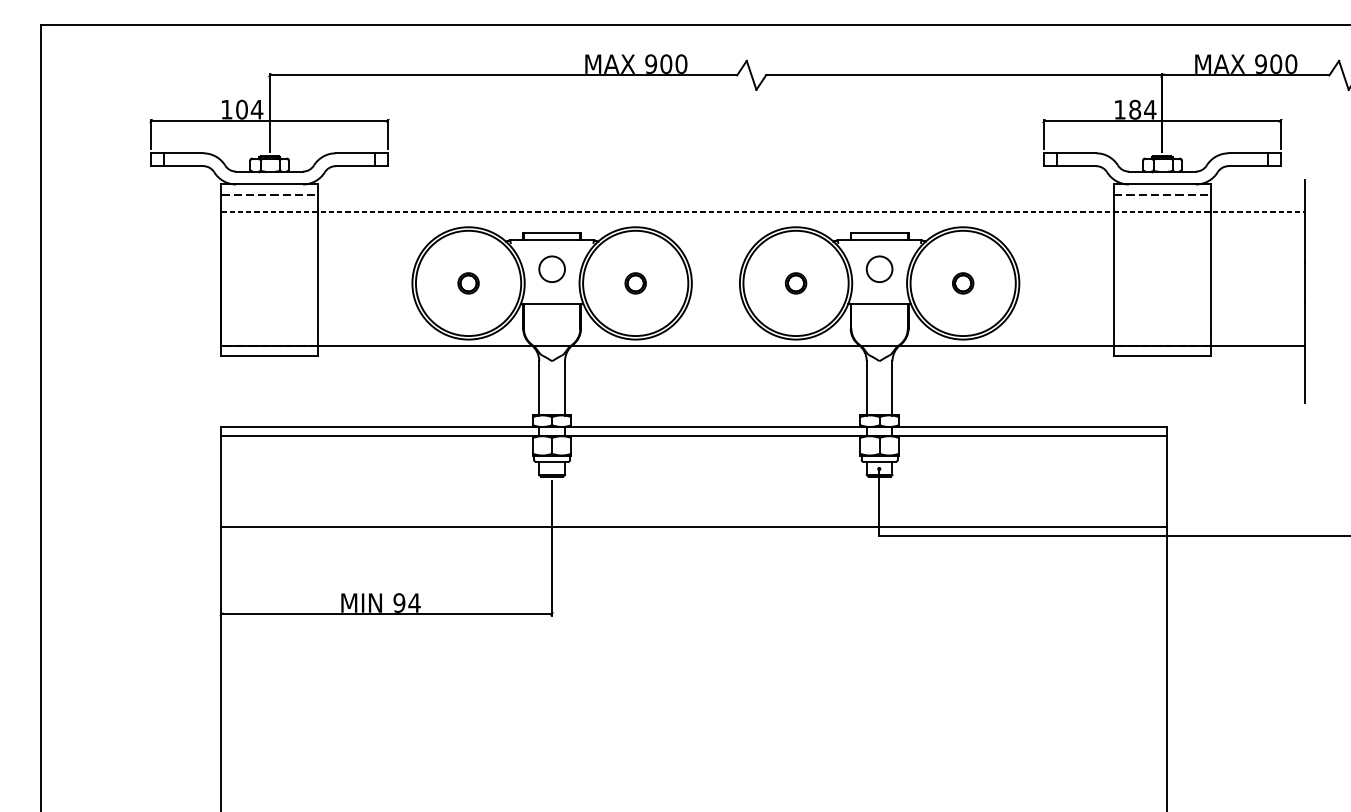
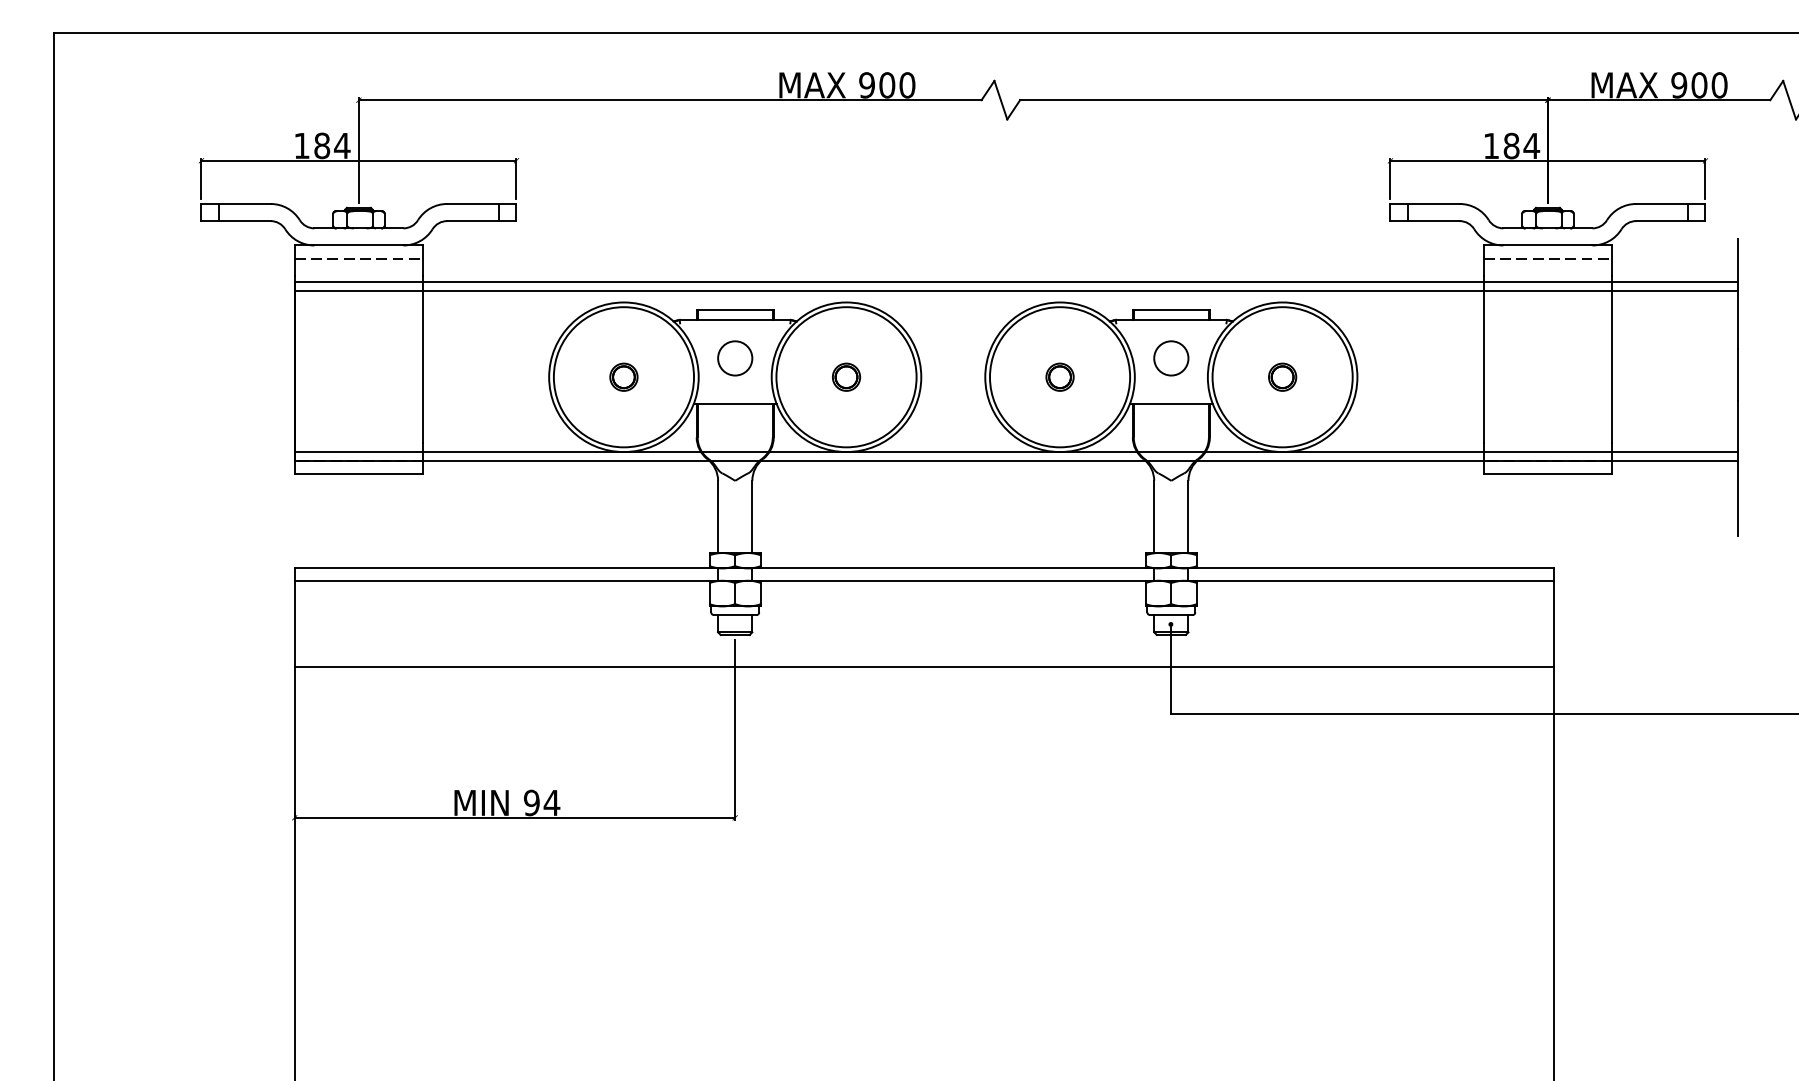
text: (242, 109) -> (322, 145), 104 -> 184
line: (763, 212) -> (1016, 282), dashed -> solid
line: (762, 218) -> (1015, 290), added
line: (762, 339) -> (1015, 452), added
line: (694, 526) -> (924, 667), moved

